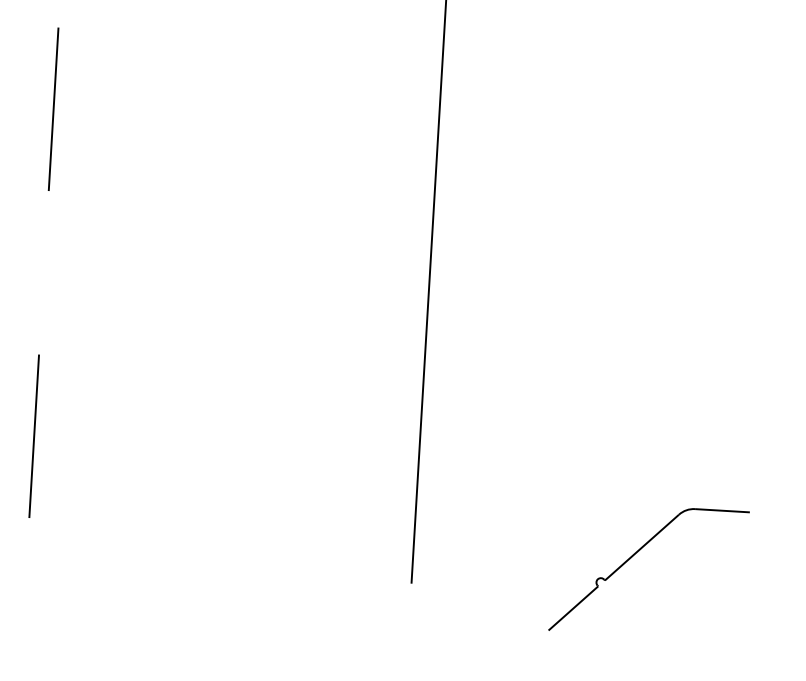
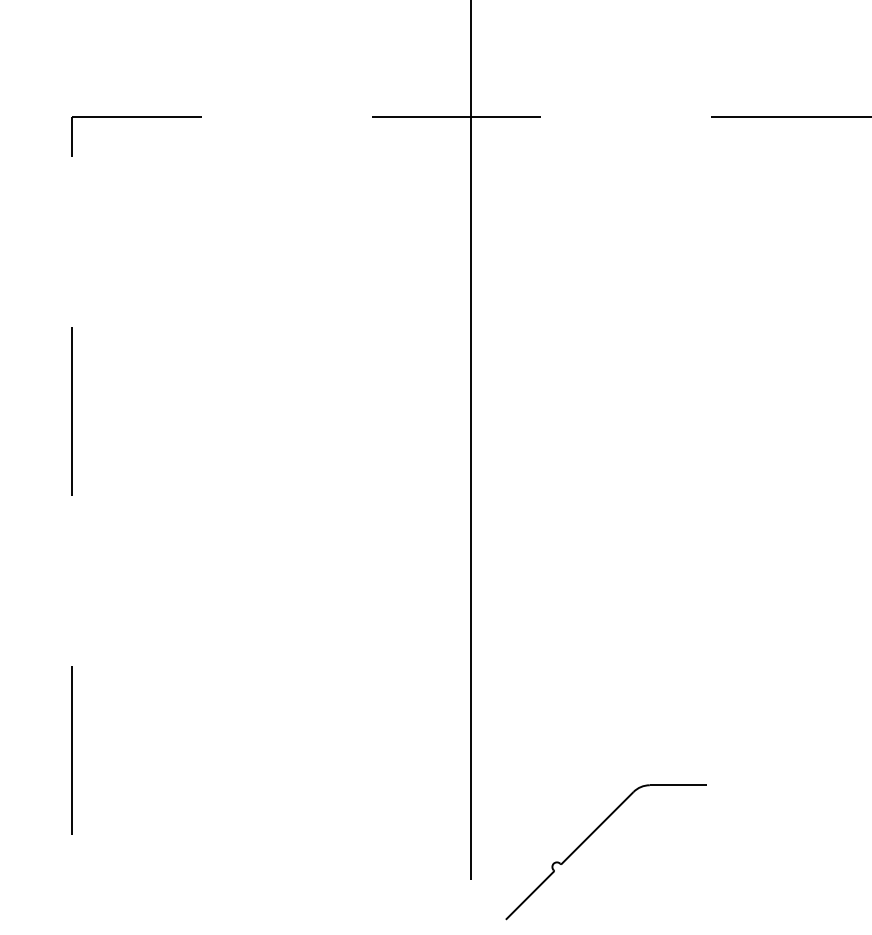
part: (634, 555) -> (590, 836), moved

